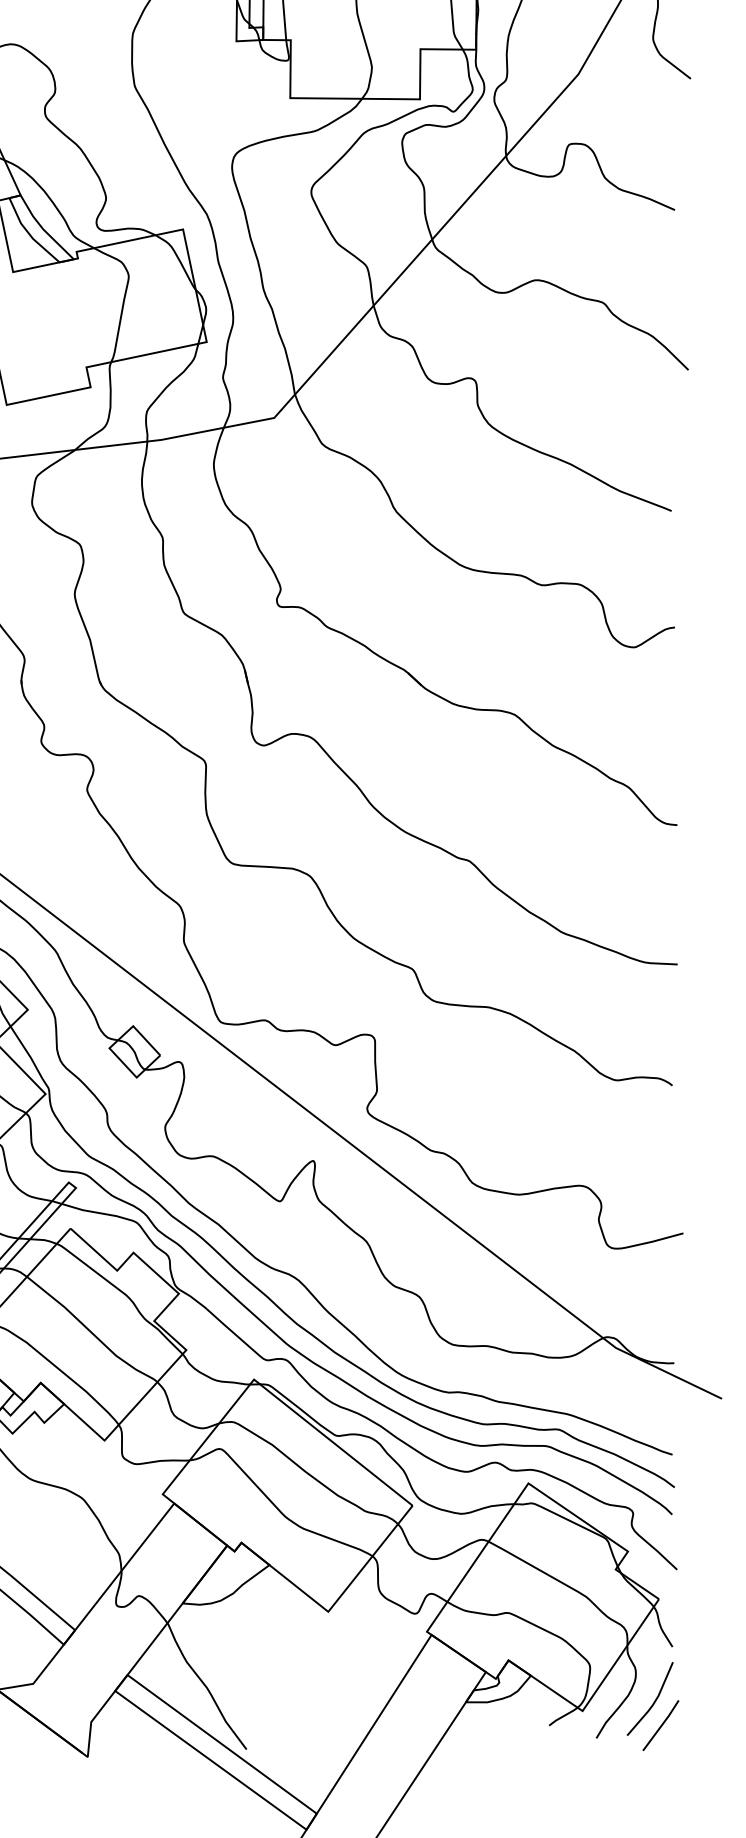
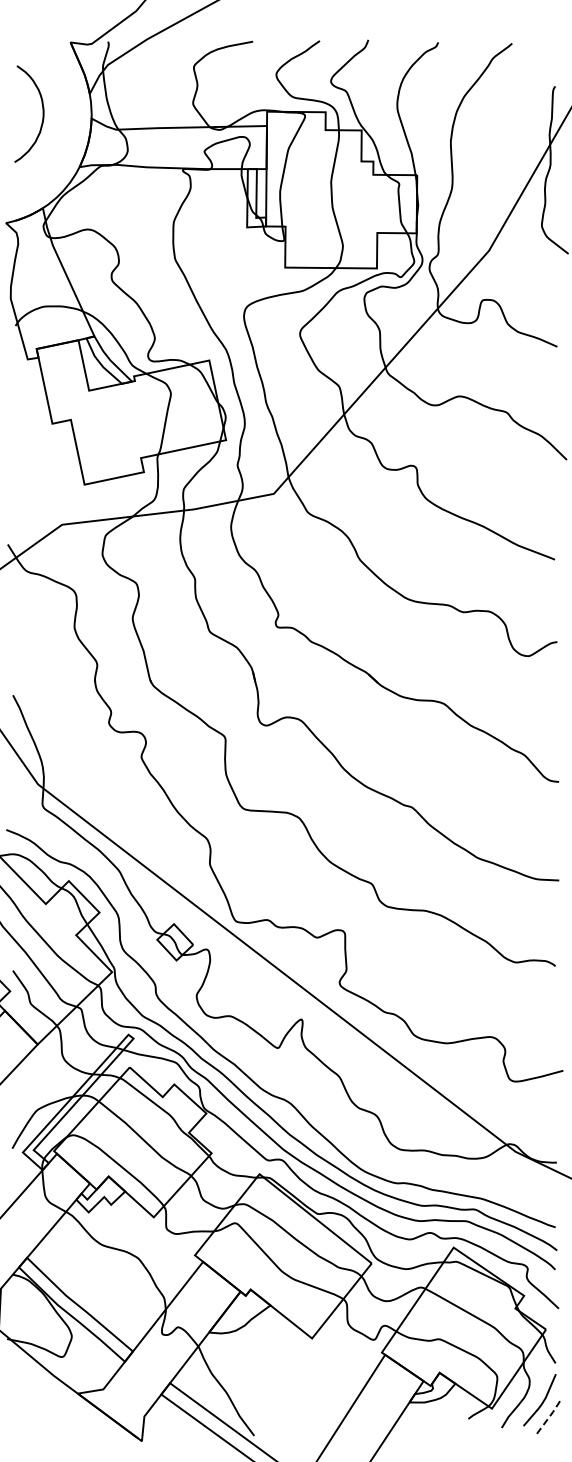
line: (662, 1724) -> (548, 1418), solid -> dashed

